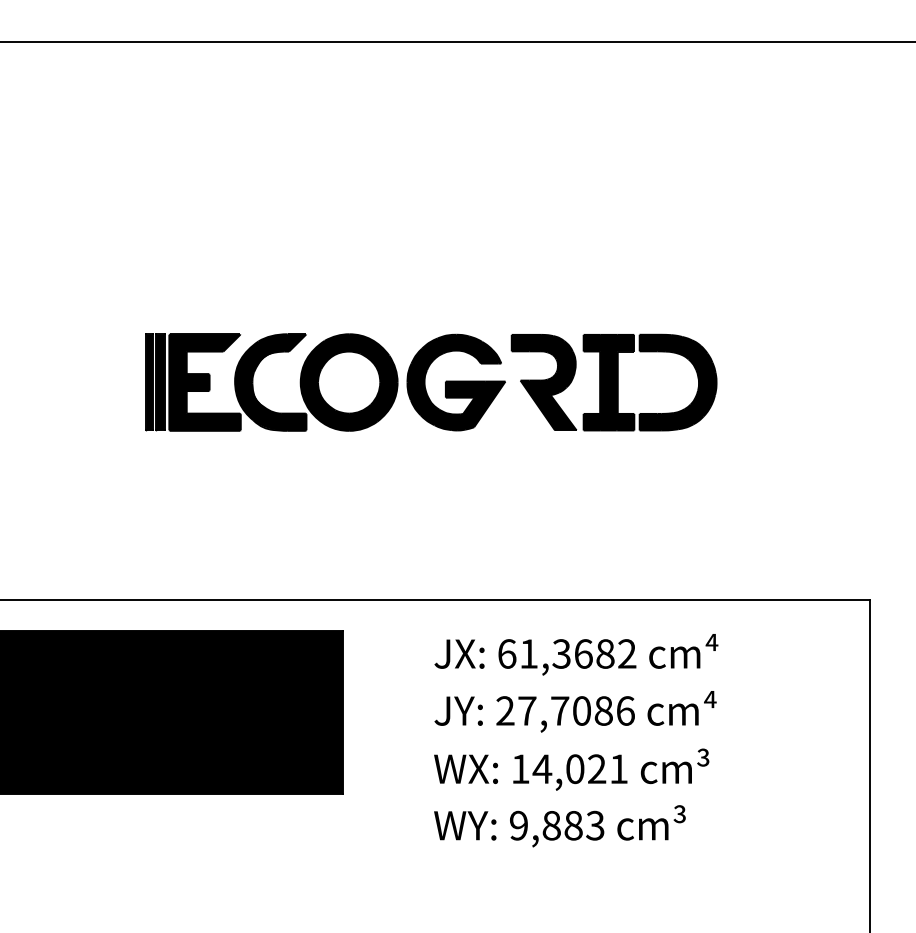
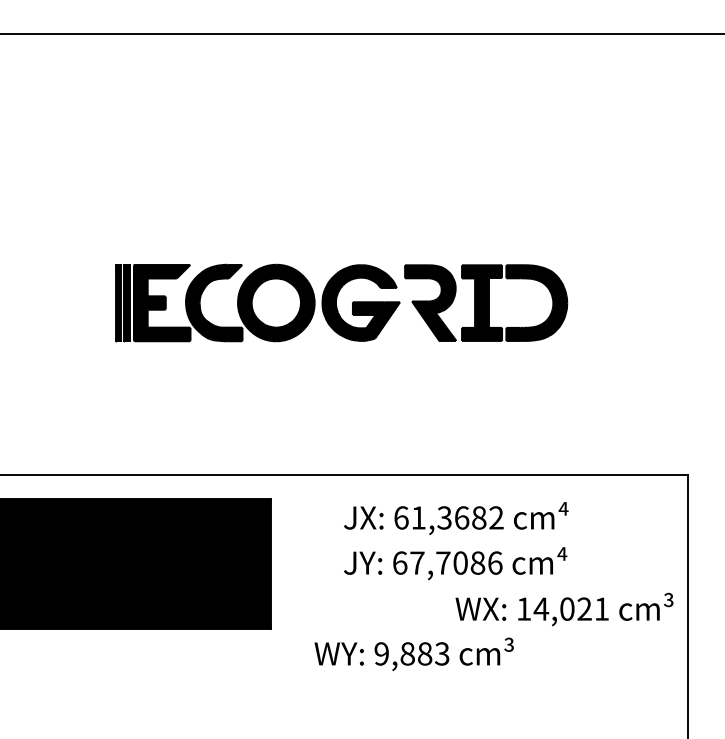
text: (505, 710) -> (400, 562), 27,7086 -> 67,7086
text: (571, 769) -> (564, 609), moved
text: (559, 825) -> (413, 653), moved

